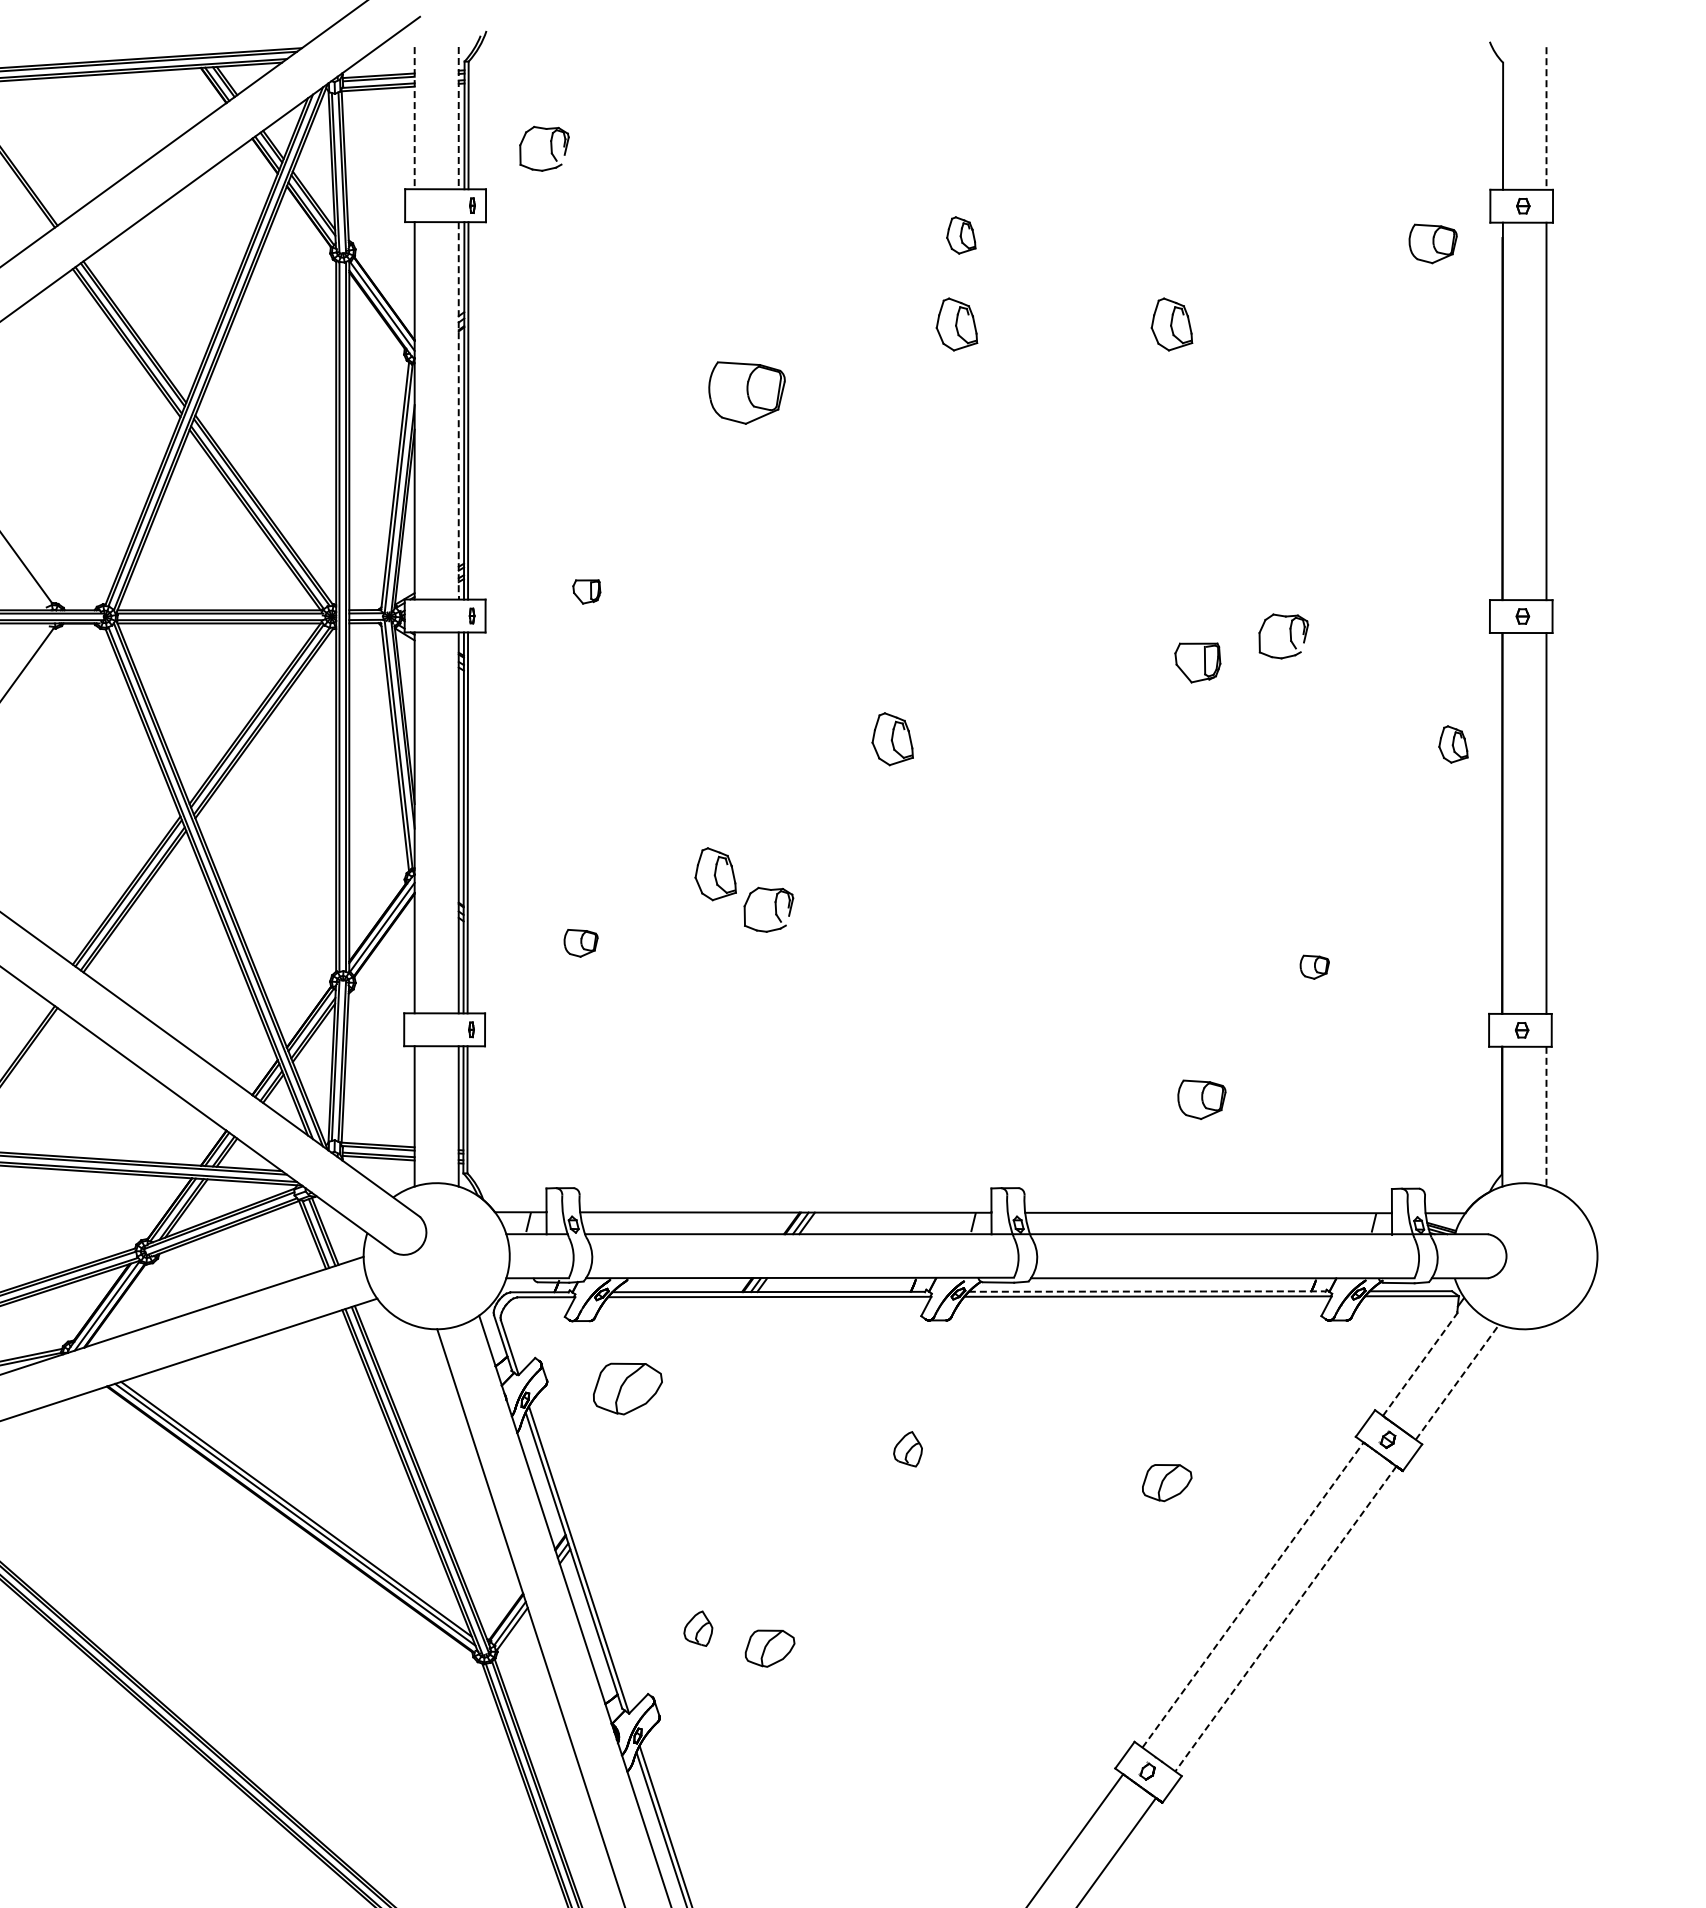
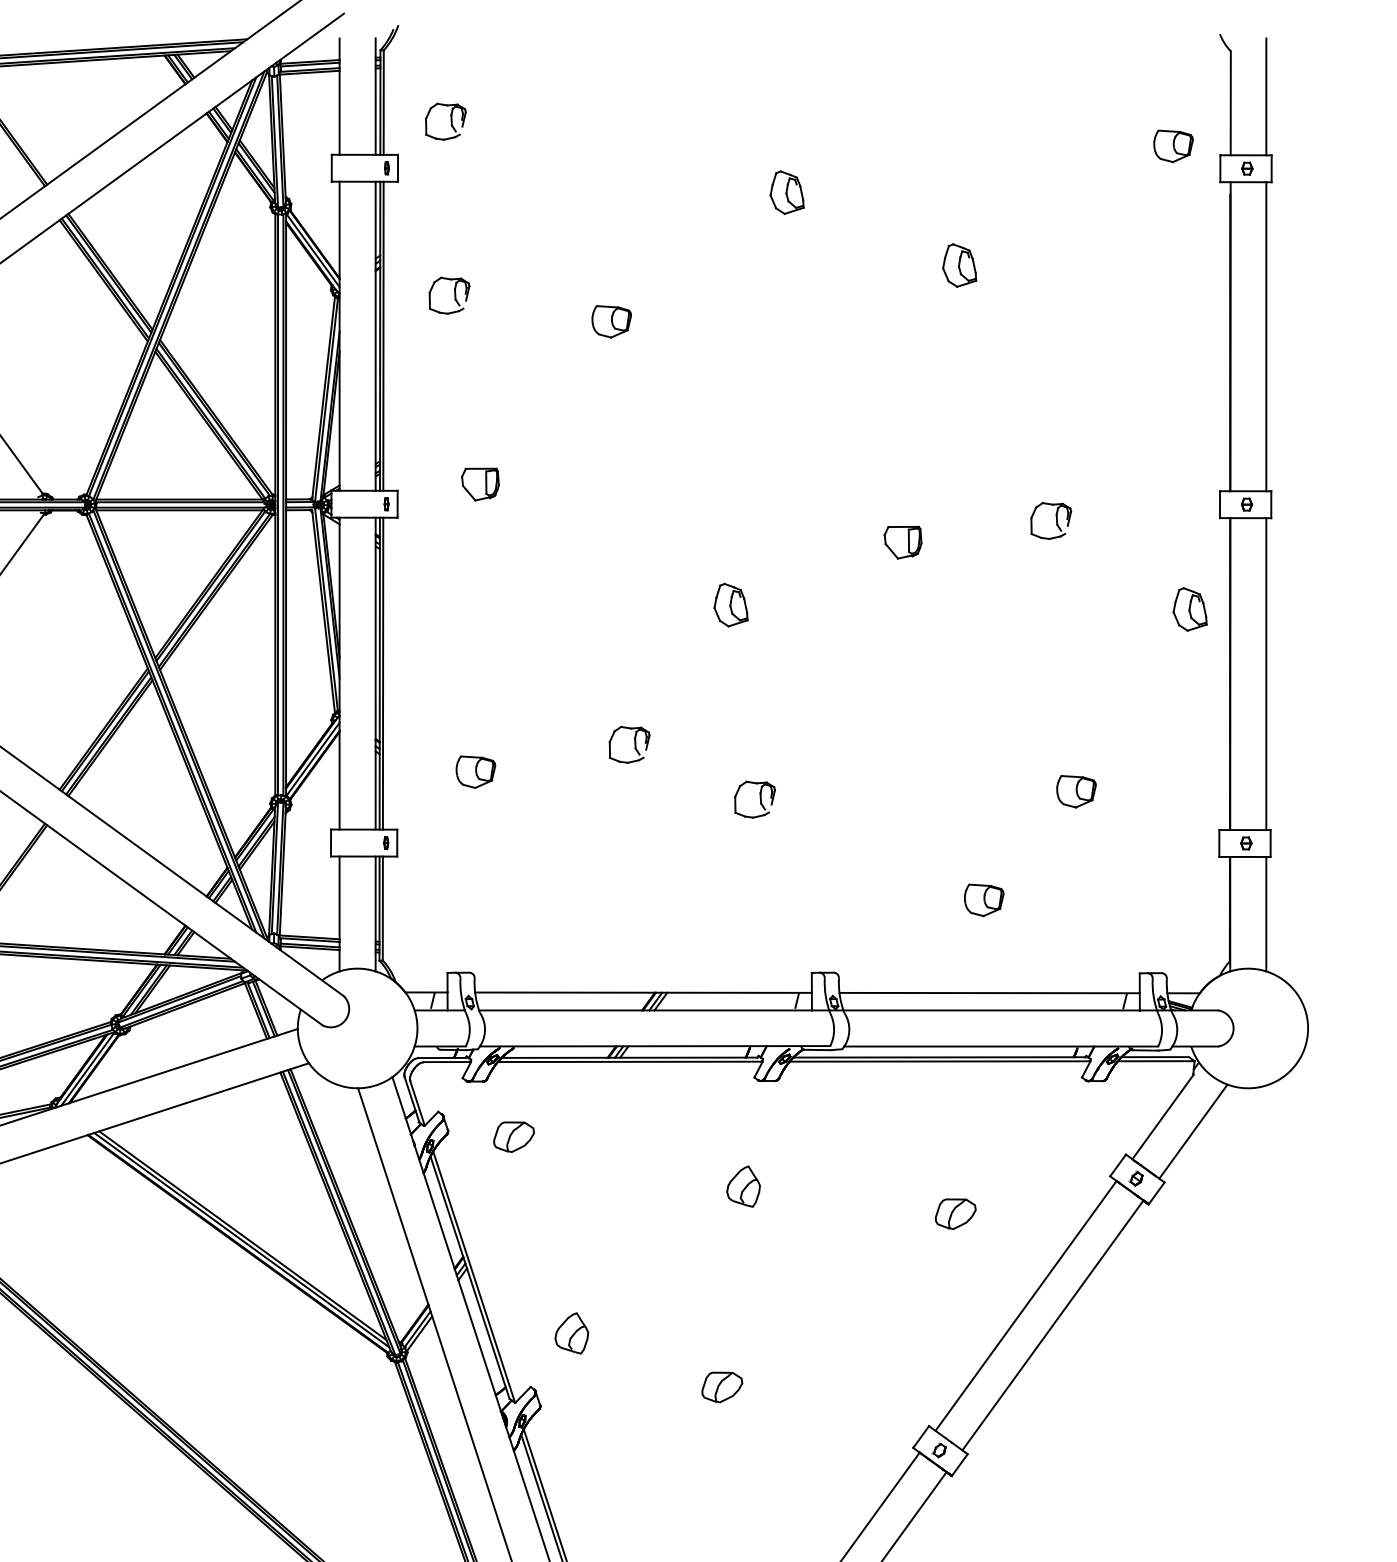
line: (414, 118) -> (339, 96), dashed -> solid
line: (458, 118) -> (375, 96), dashed -> solid
line: (1546, 119) -> (1266, 97), dashed -> solid
part: (961, 235) -> (787, 192), size x1.43
part: (1432, 243) -> (1172, 146), moved
part: (956, 324) -> (783, 265), removed
part: (555, 361) -> (454, 295), added
part: (746, 393) -> (611, 322), size x0.62
line: (458, 410) -> (375, 335), dashed -> solid
part: (586, 591) -> (480, 484), size x1.67
part: (1197, 662) -> (902, 542), moved
part: (1453, 744) -> (1190, 609), size x1.43
part: (715, 874) -> (585, 715), removed
part: (580, 943) -> (475, 772), size x1.43
part: (1314, 967) -> (1076, 792), size x1.67
part: (928, 976) -> (760, 799), added
line: (1546, 1116) -> (1266, 914), dashed -> solid
line: (1147, 1291) -> (939, 1057), dashed -> solid
line: (1420, 1364) -> (1163, 1117), dashed -> solid
line: (1457, 1382) -> (1193, 1131), dashed -> solid
part: (627, 1388) -> (513, 1136), size x0.71
part: (907, 1448) -> (743, 1185), size x1.43
line: (1253, 1594) -> (1026, 1305), dashed -> solid
line: (1285, 1619) -> (1052, 1325), dashed -> solid
part: (698, 1628) -> (571, 1333), size x1.43
part: (769, 1648) -> (721, 1387), moved

